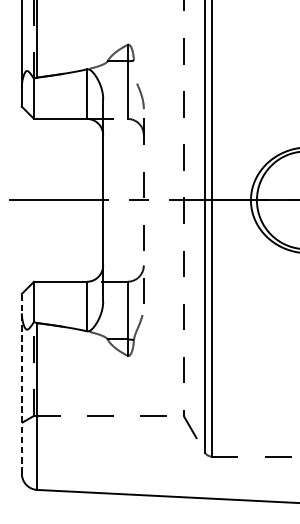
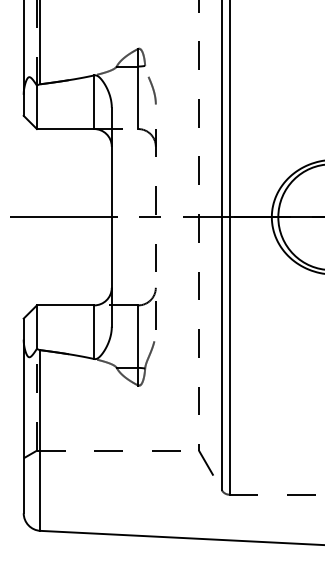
curve: (140, 96) -> (152, 90), moved
line: (21, 383) -> (23, 415), dashed -> solid

